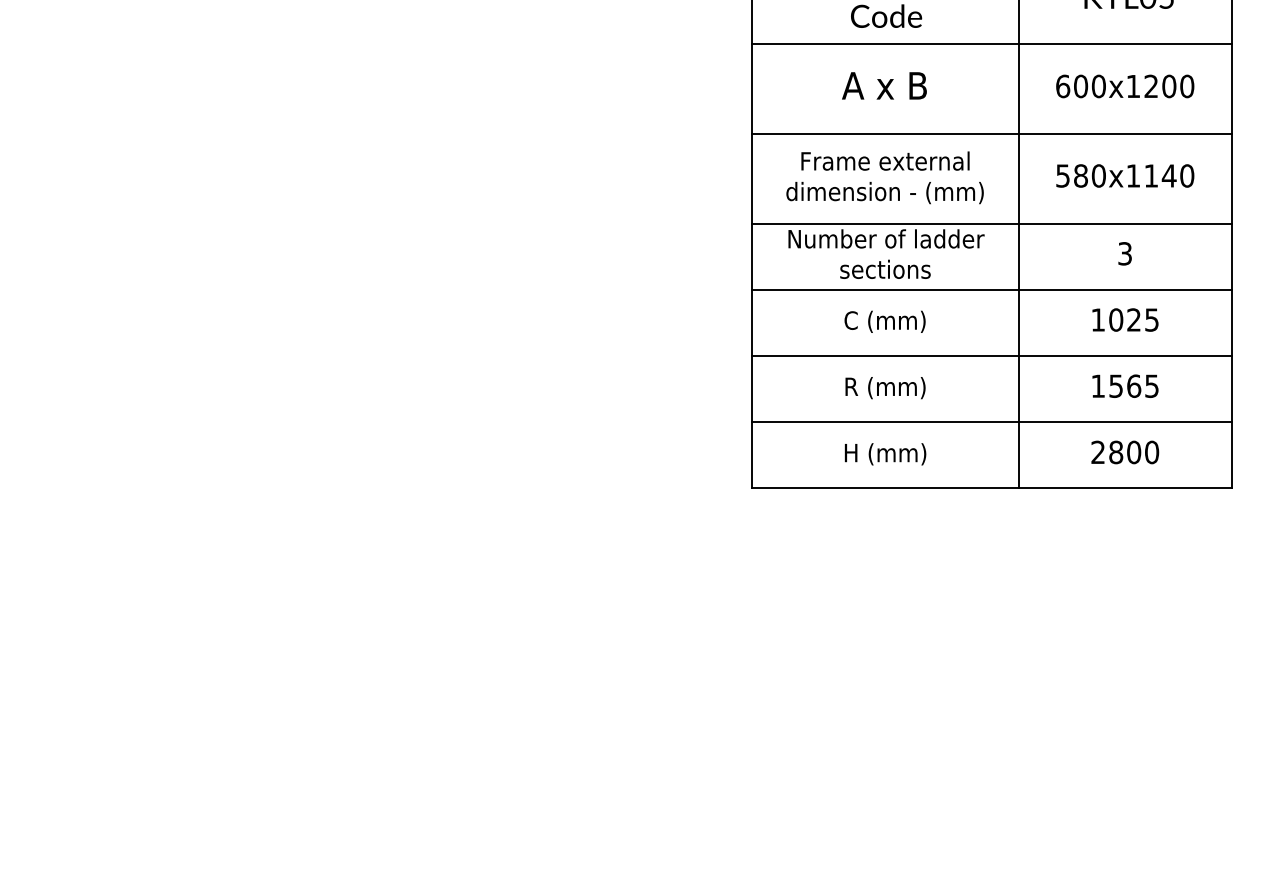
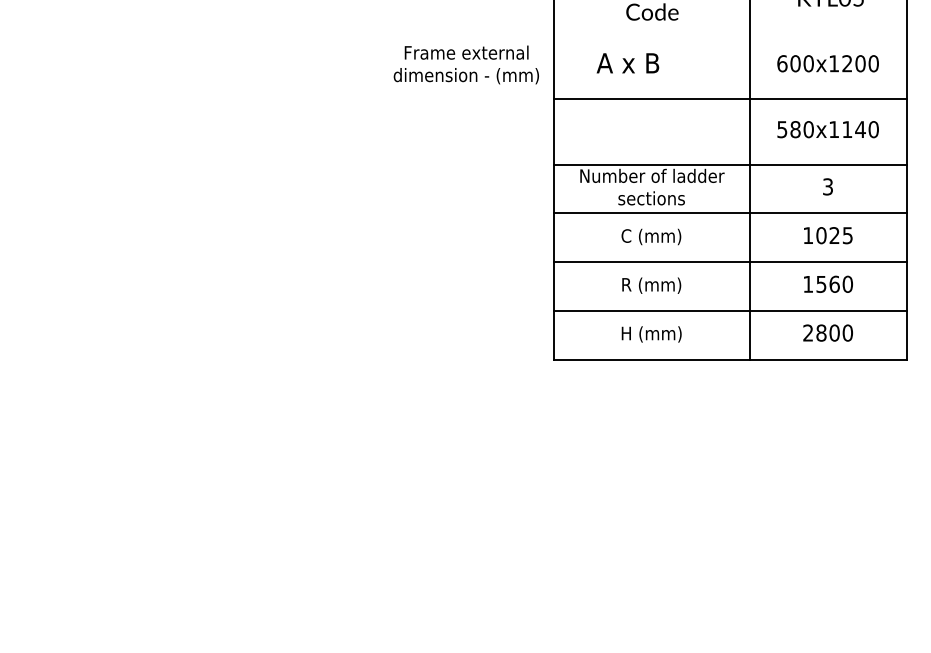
line: (991, 44) -> (729, 32), removed
text: (883, 86) -> (627, 63), moved
text: (883, 177) -> (465, 64), moved
text: (1151, 385) -> (847, 283), 1565 -> 1560

